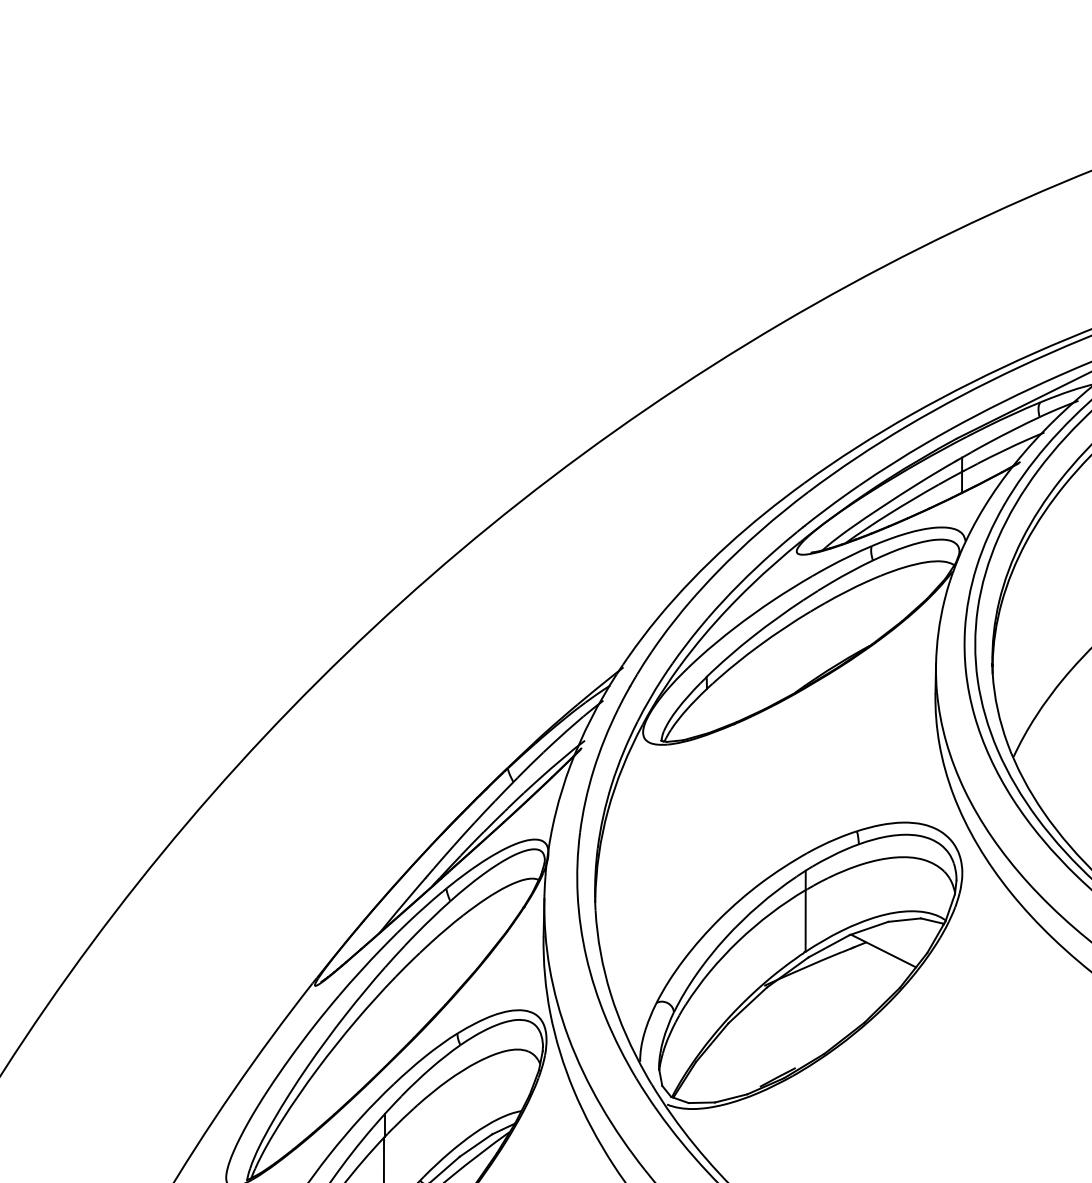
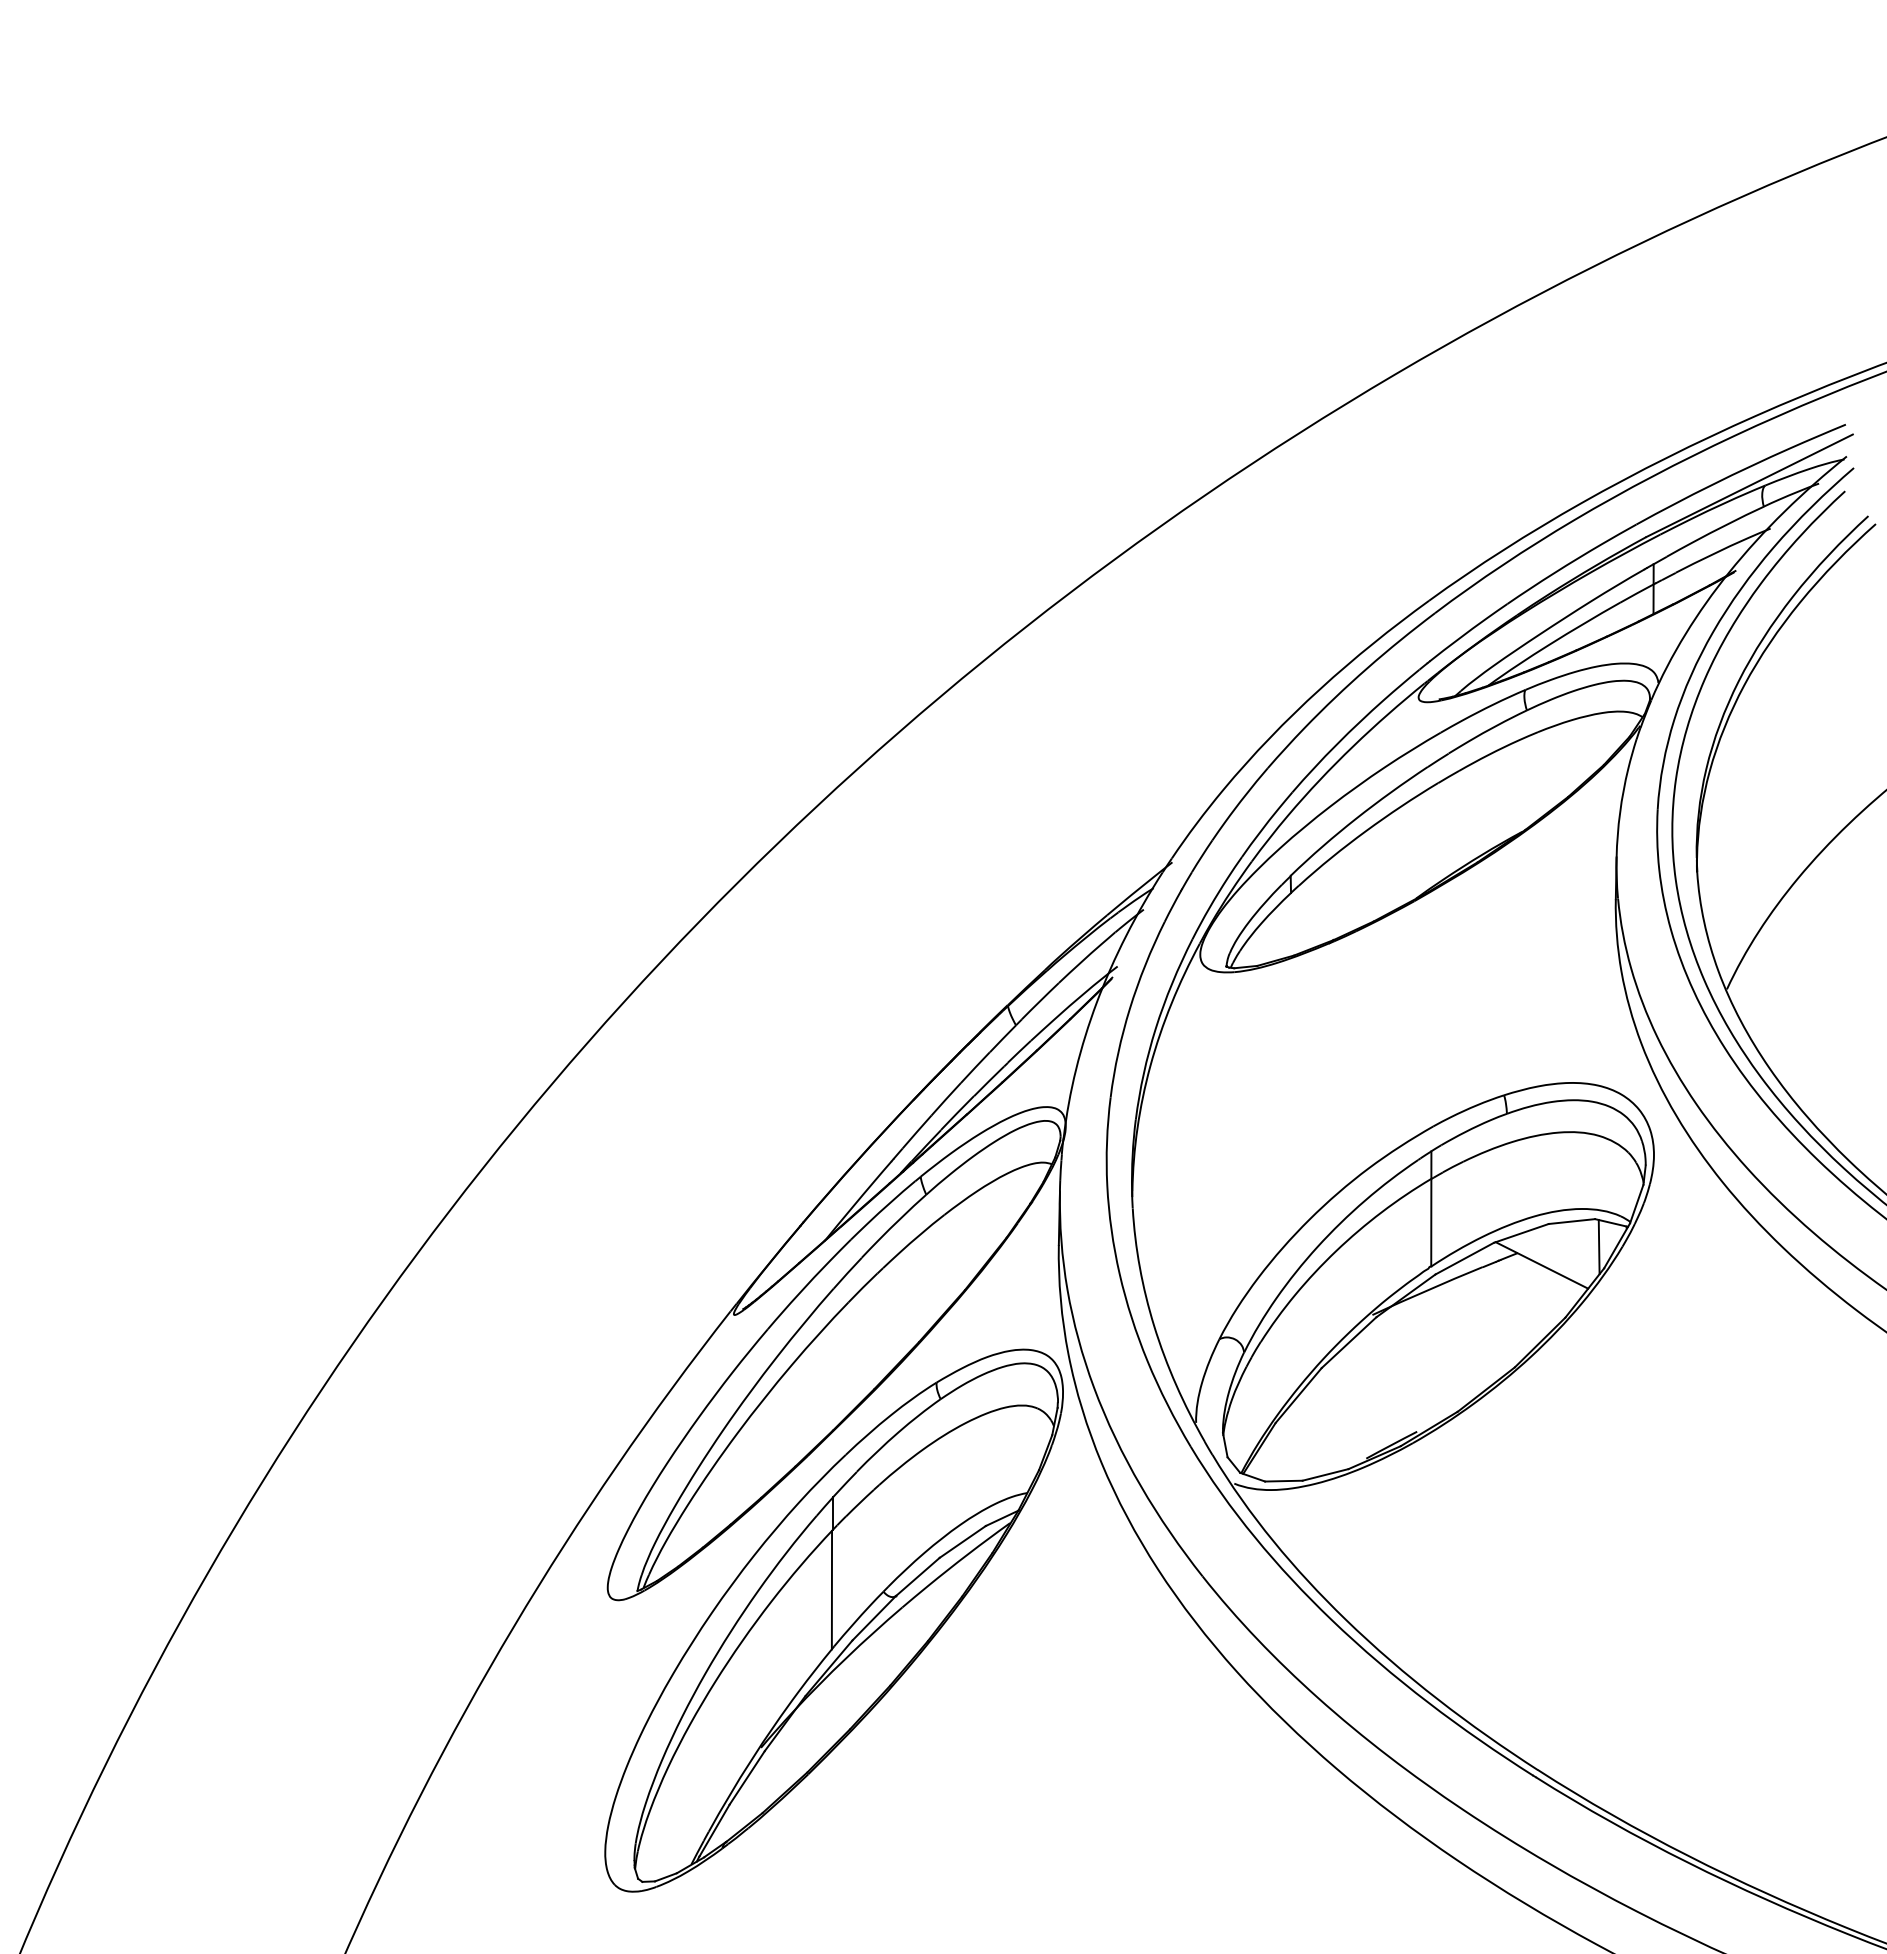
line: (923, 937) -> (1598, 1246), added

